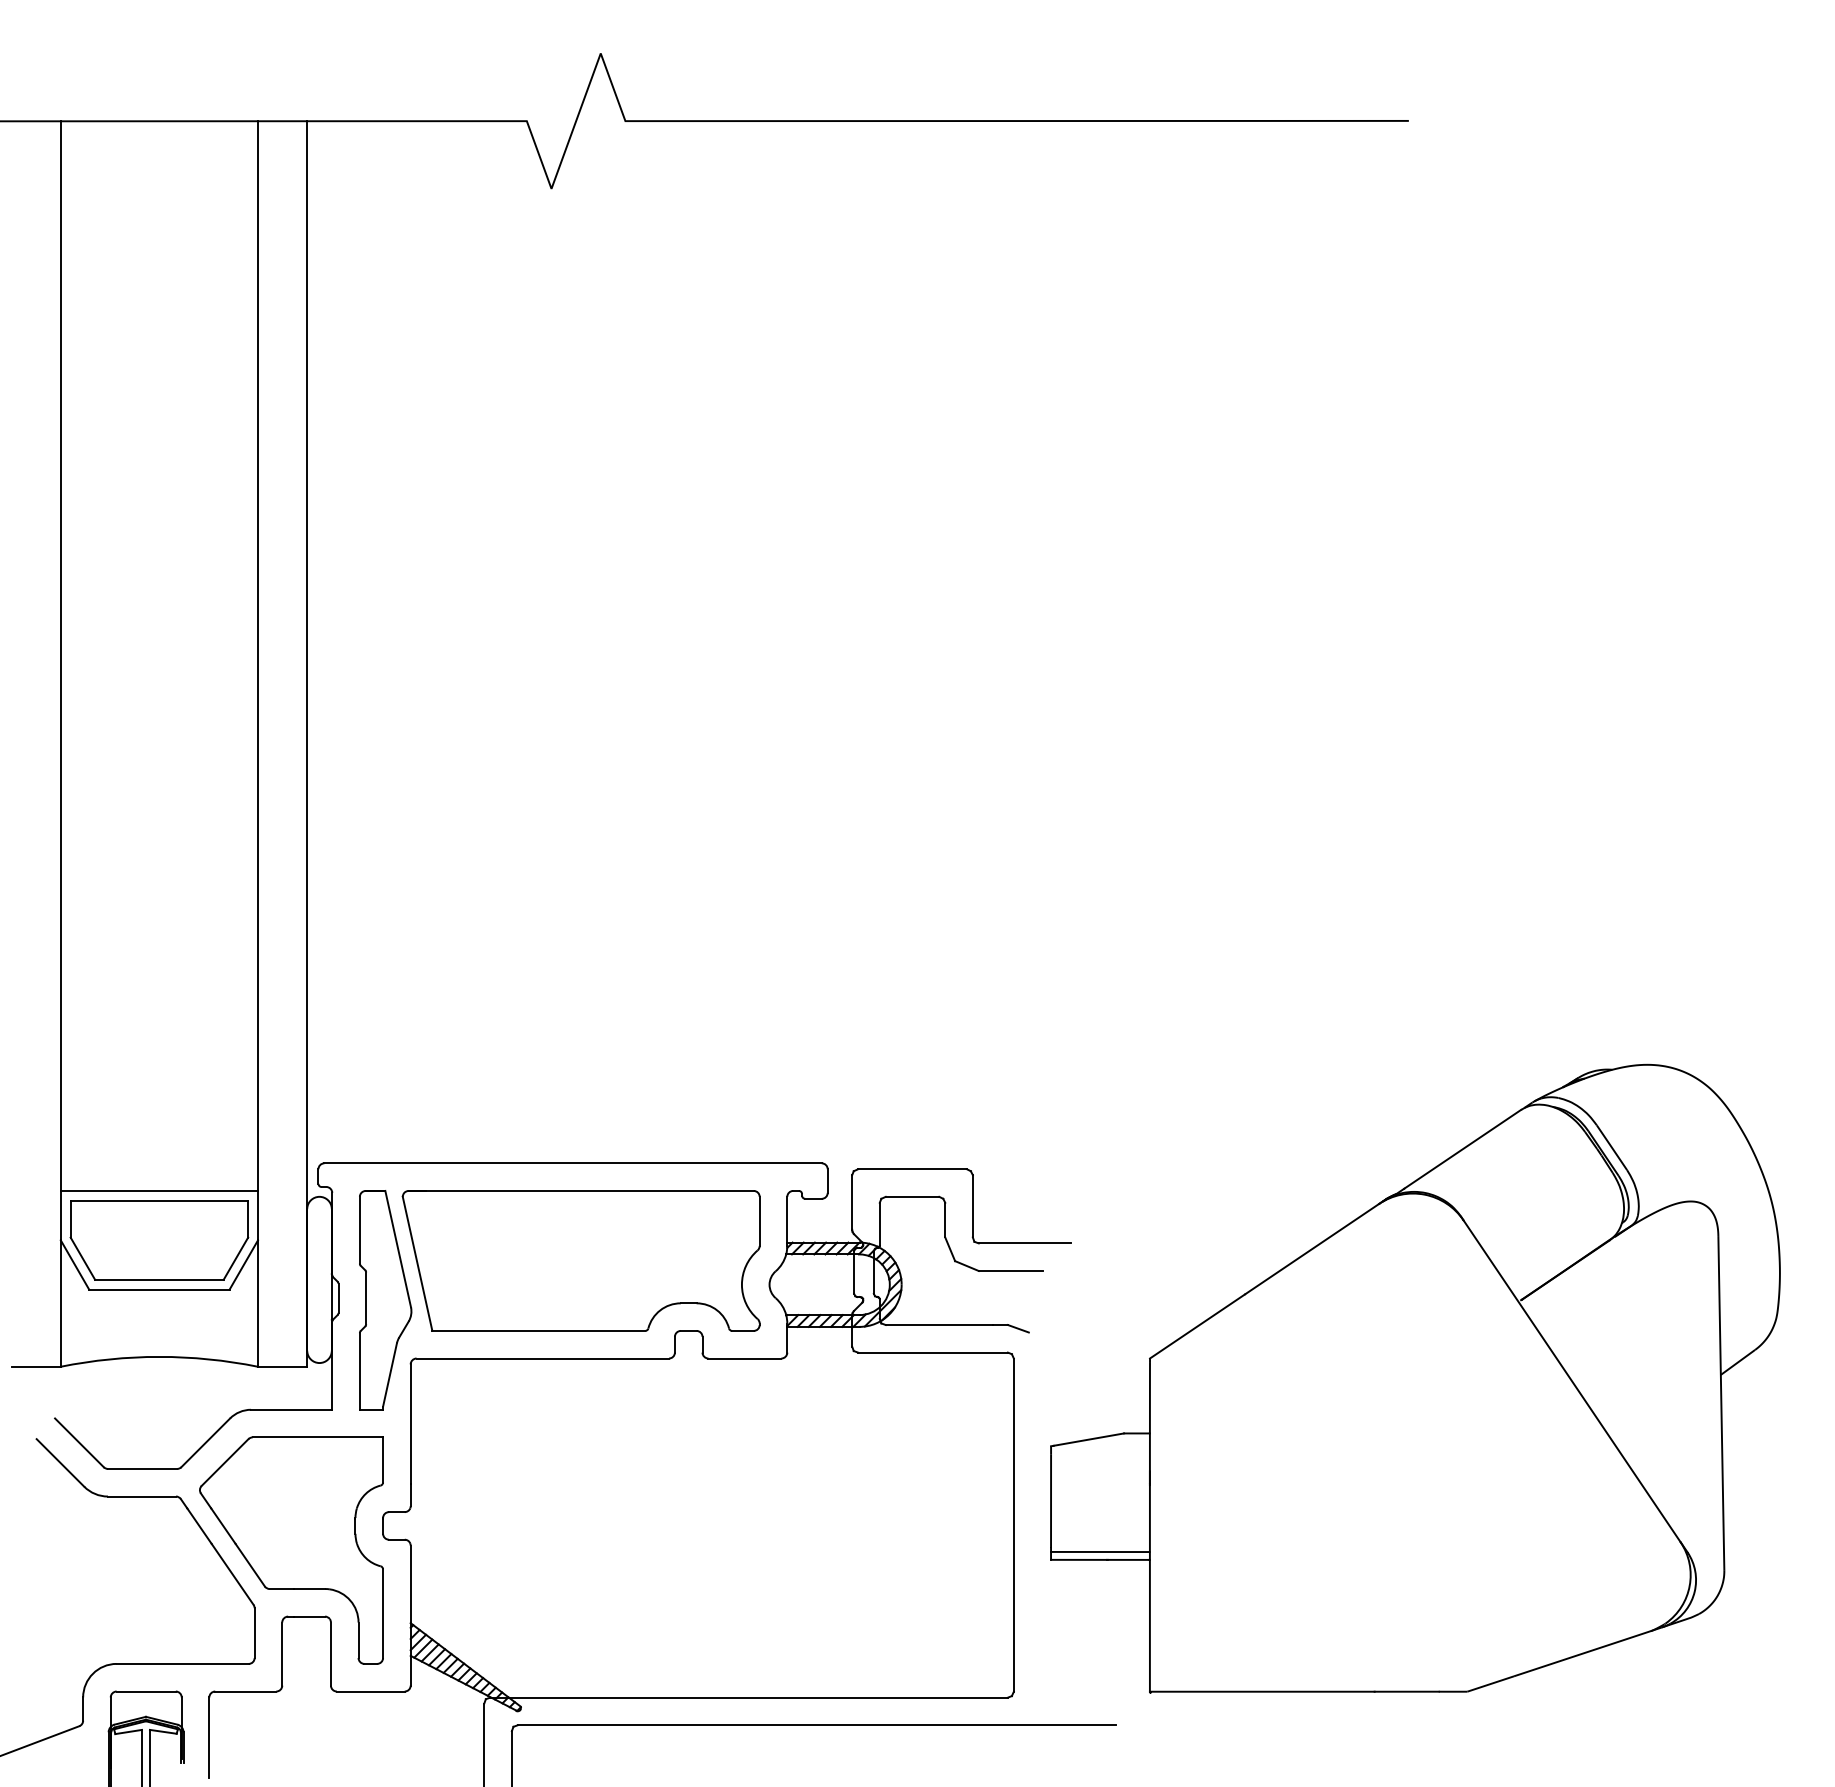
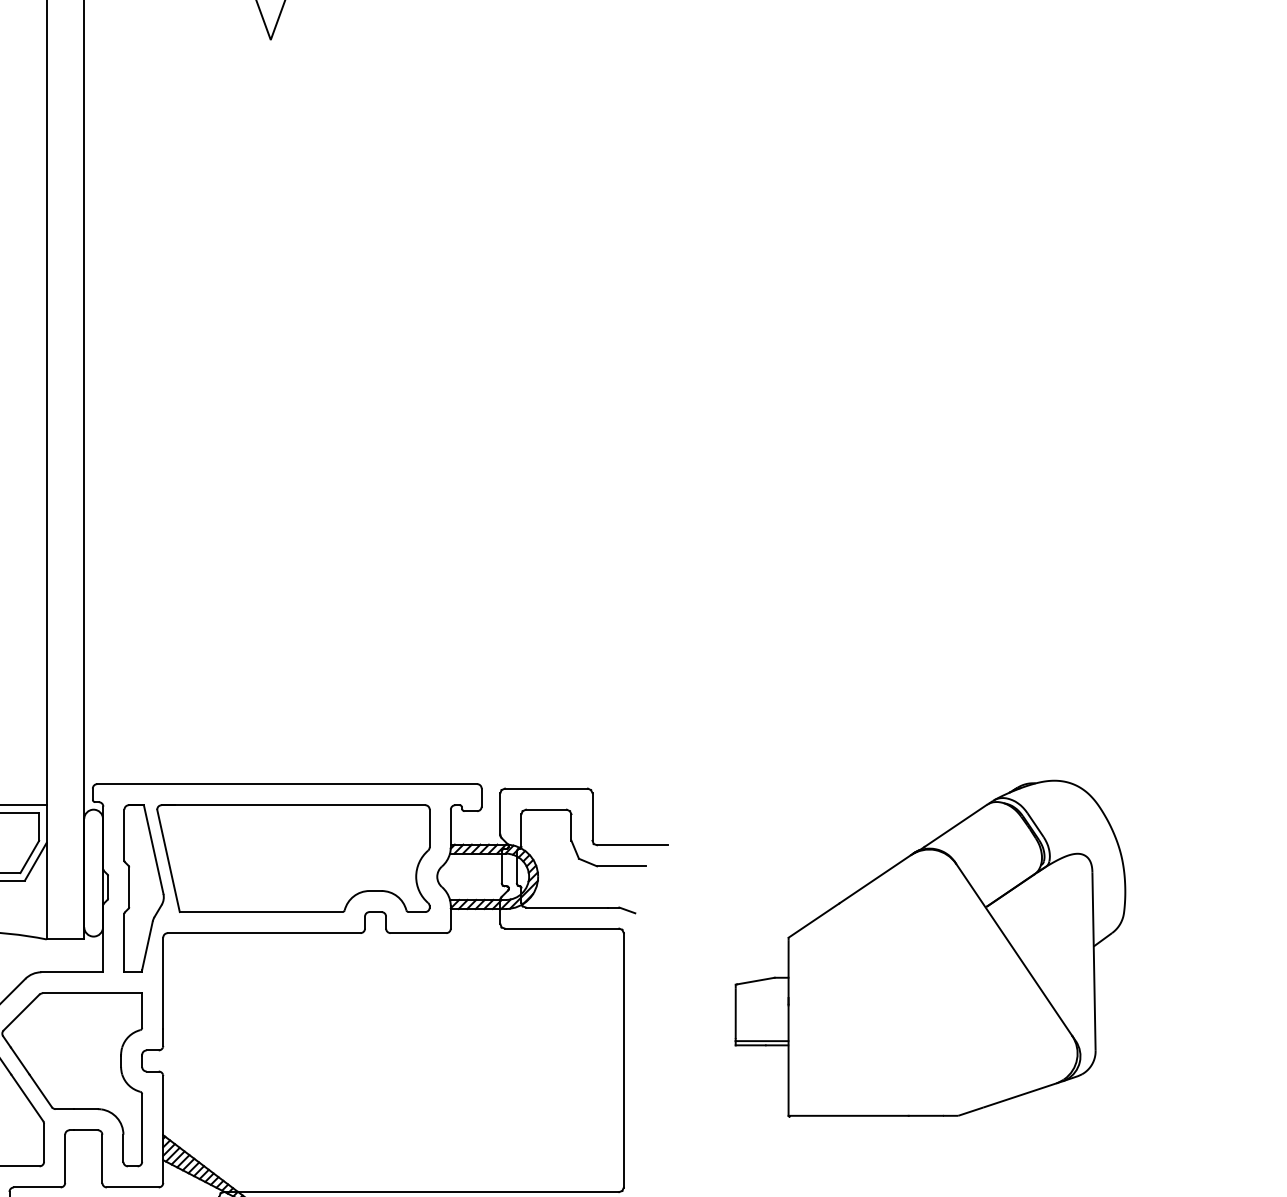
part: (1415, 1378) -> (930, 948), size x0.7

